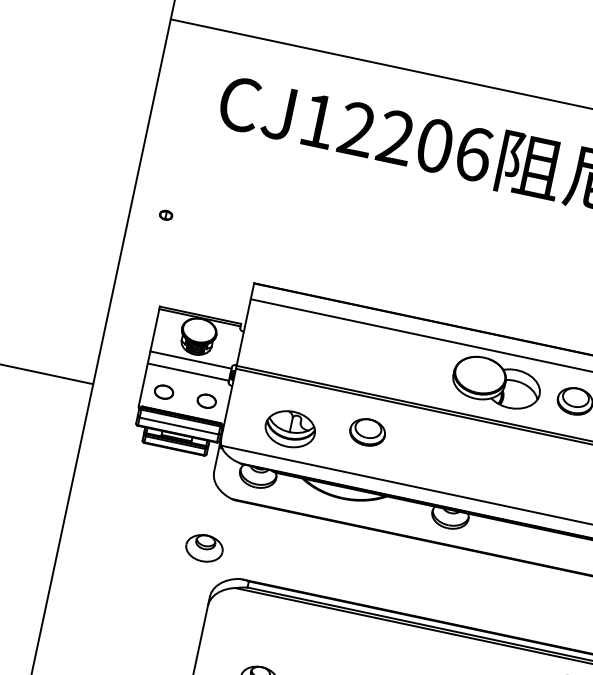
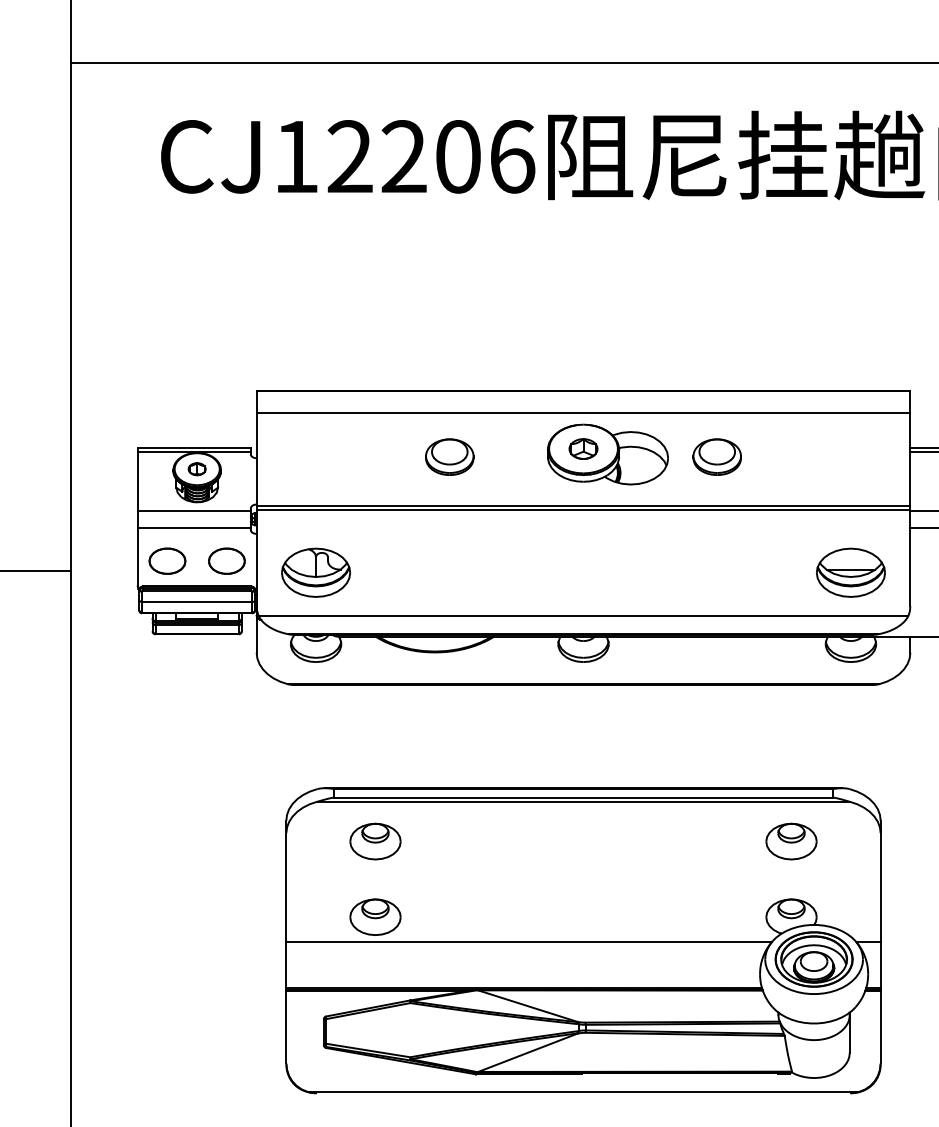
part: (165, 215) -> (196, 469), moved
part: (480, 374) -> (583, 448), added
part: (164, 391) -> (167, 560), size x1.43
part: (206, 400) -> (226, 560), size x1.43
part: (289, 428) -> (315, 572), moved
part: (367, 431) -> (449, 456), moved
part: (204, 548) -> (375, 841), moved

